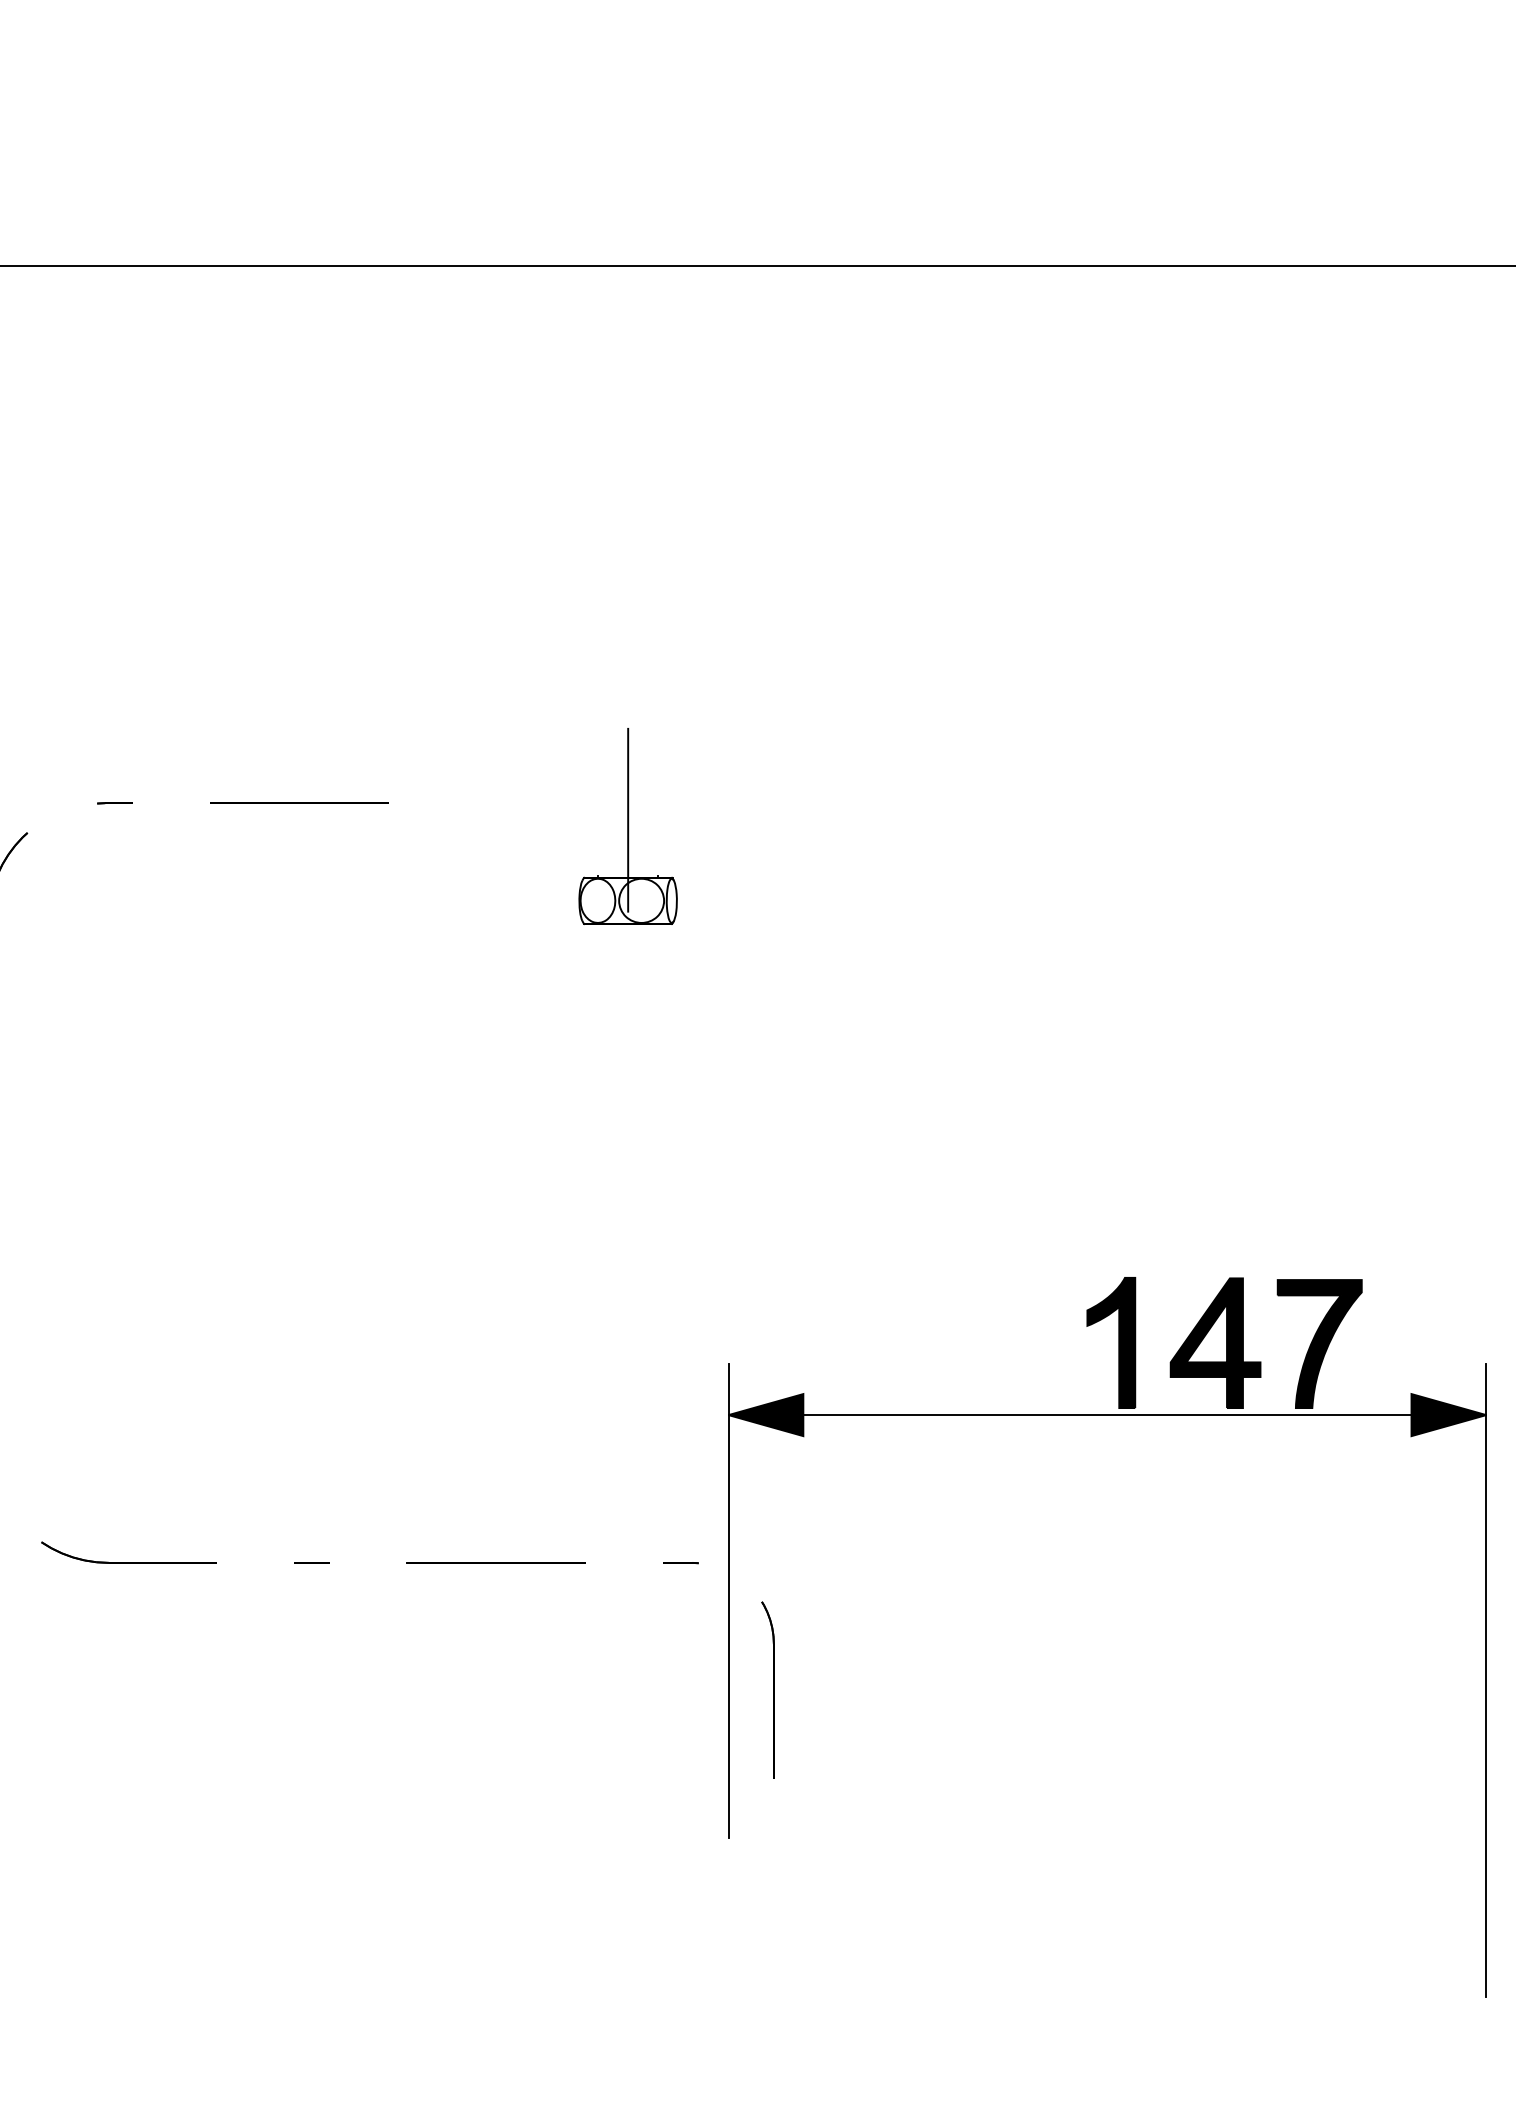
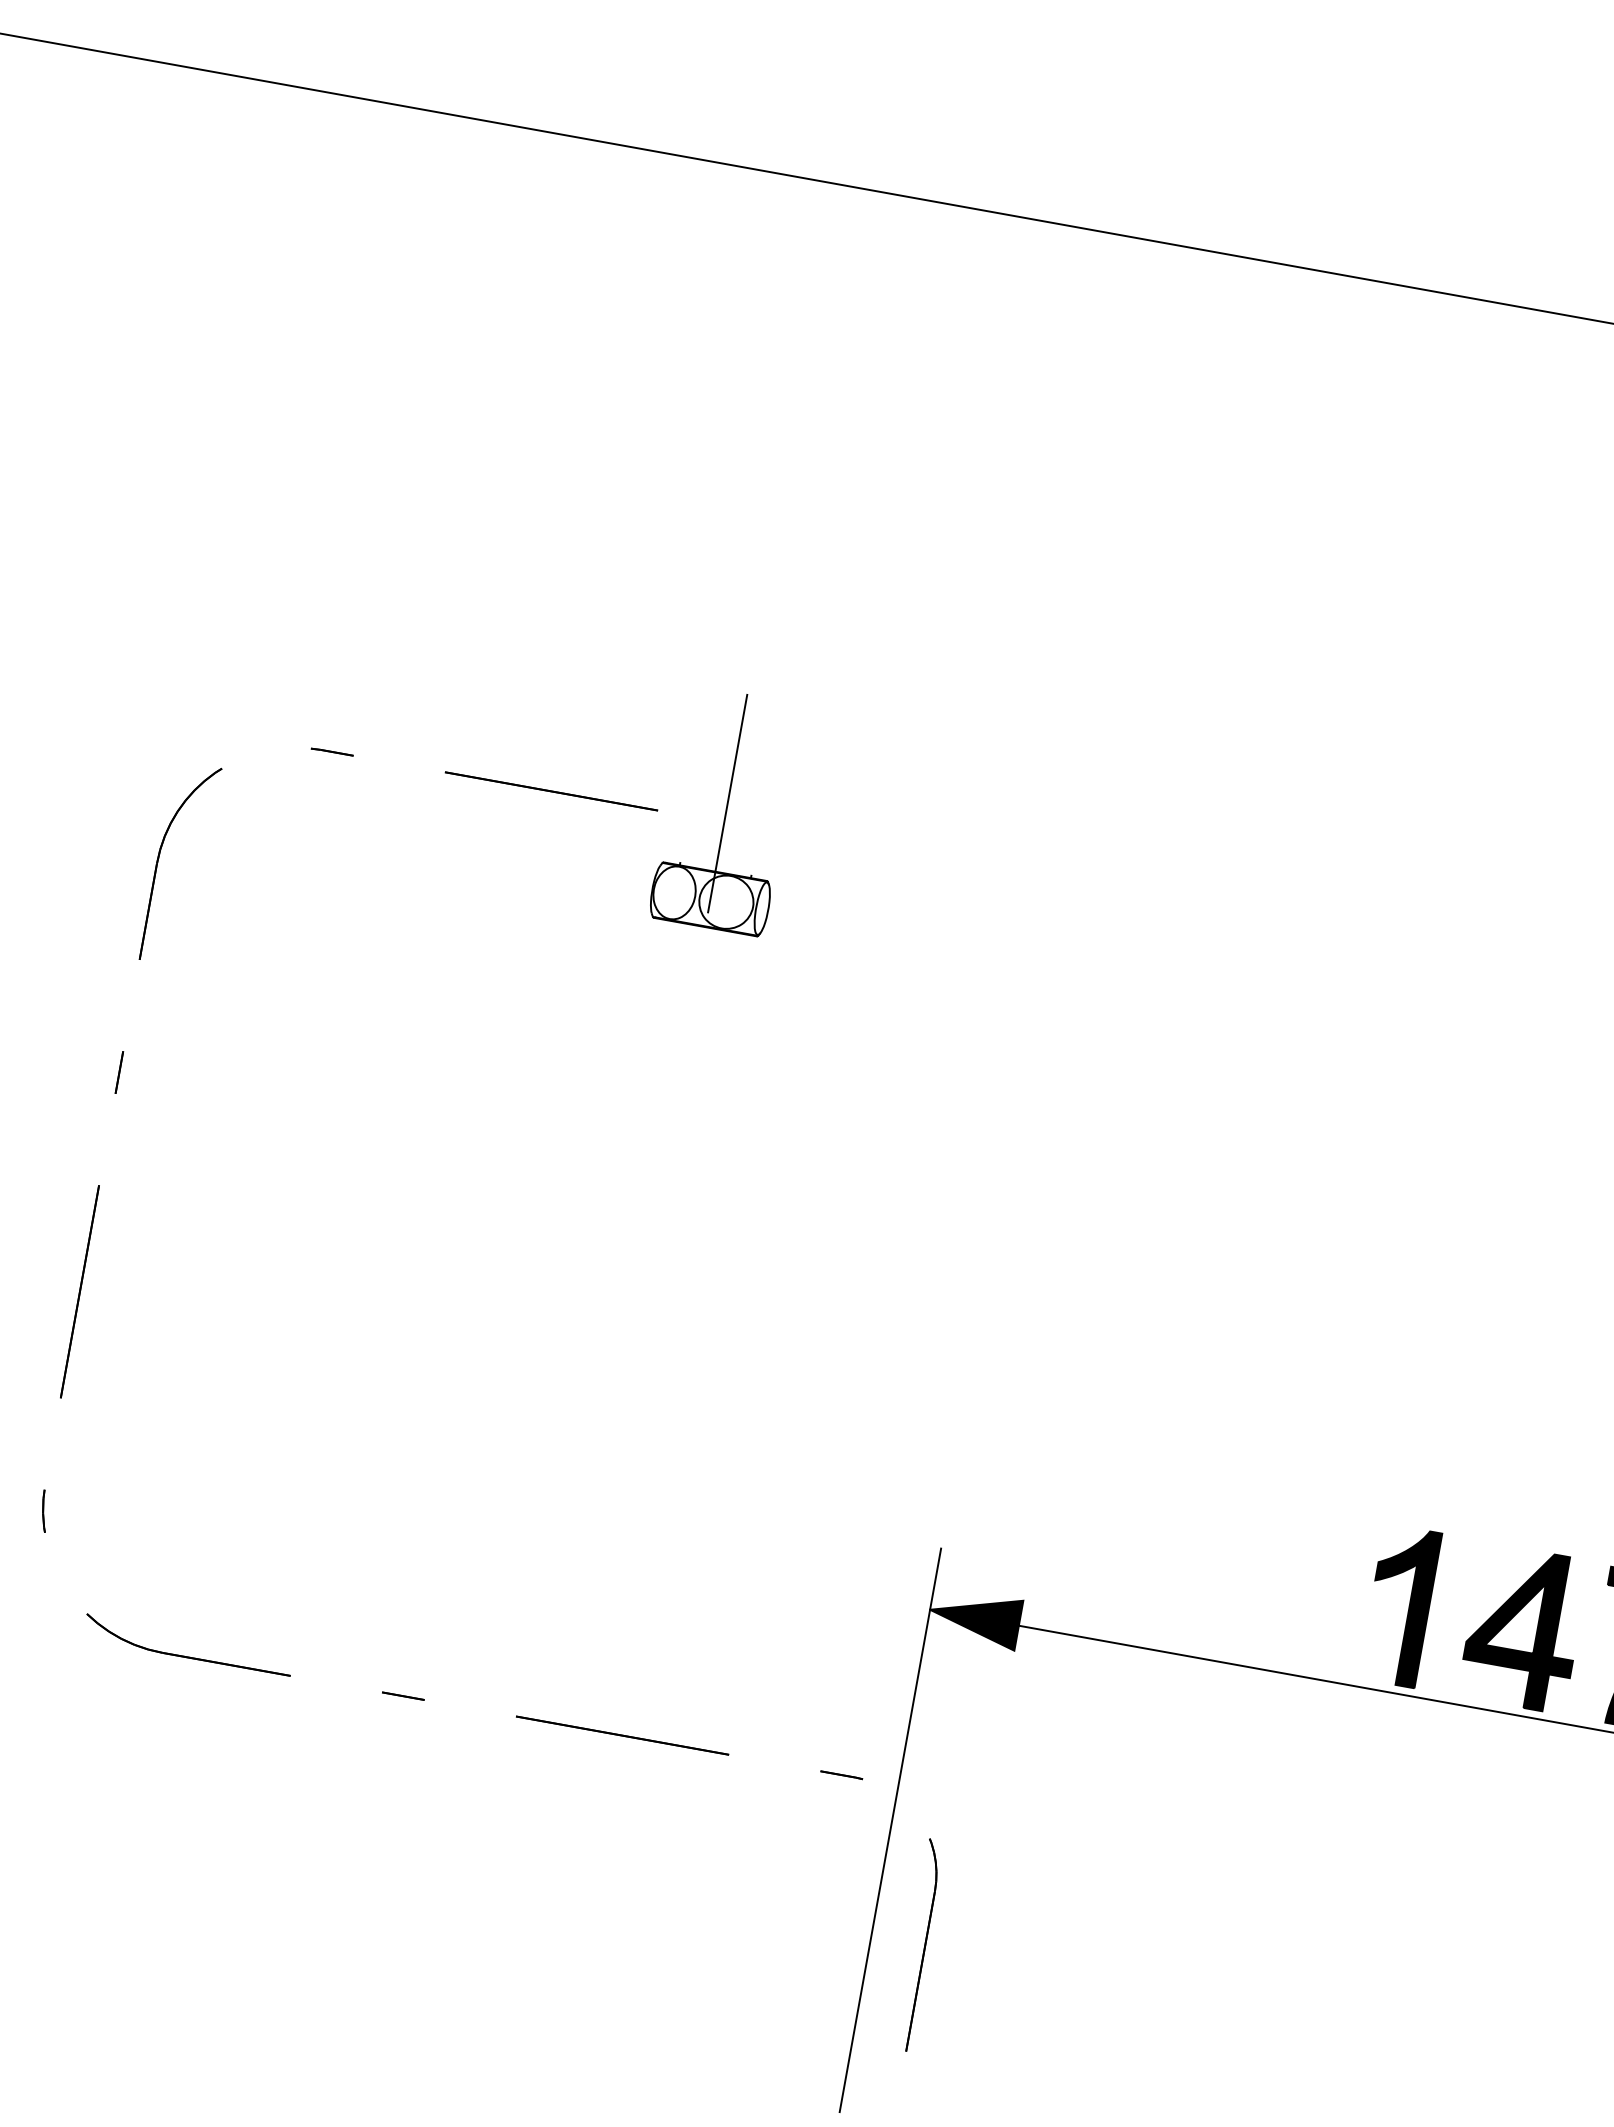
part: (627, 826) -> (725, 810), moved

